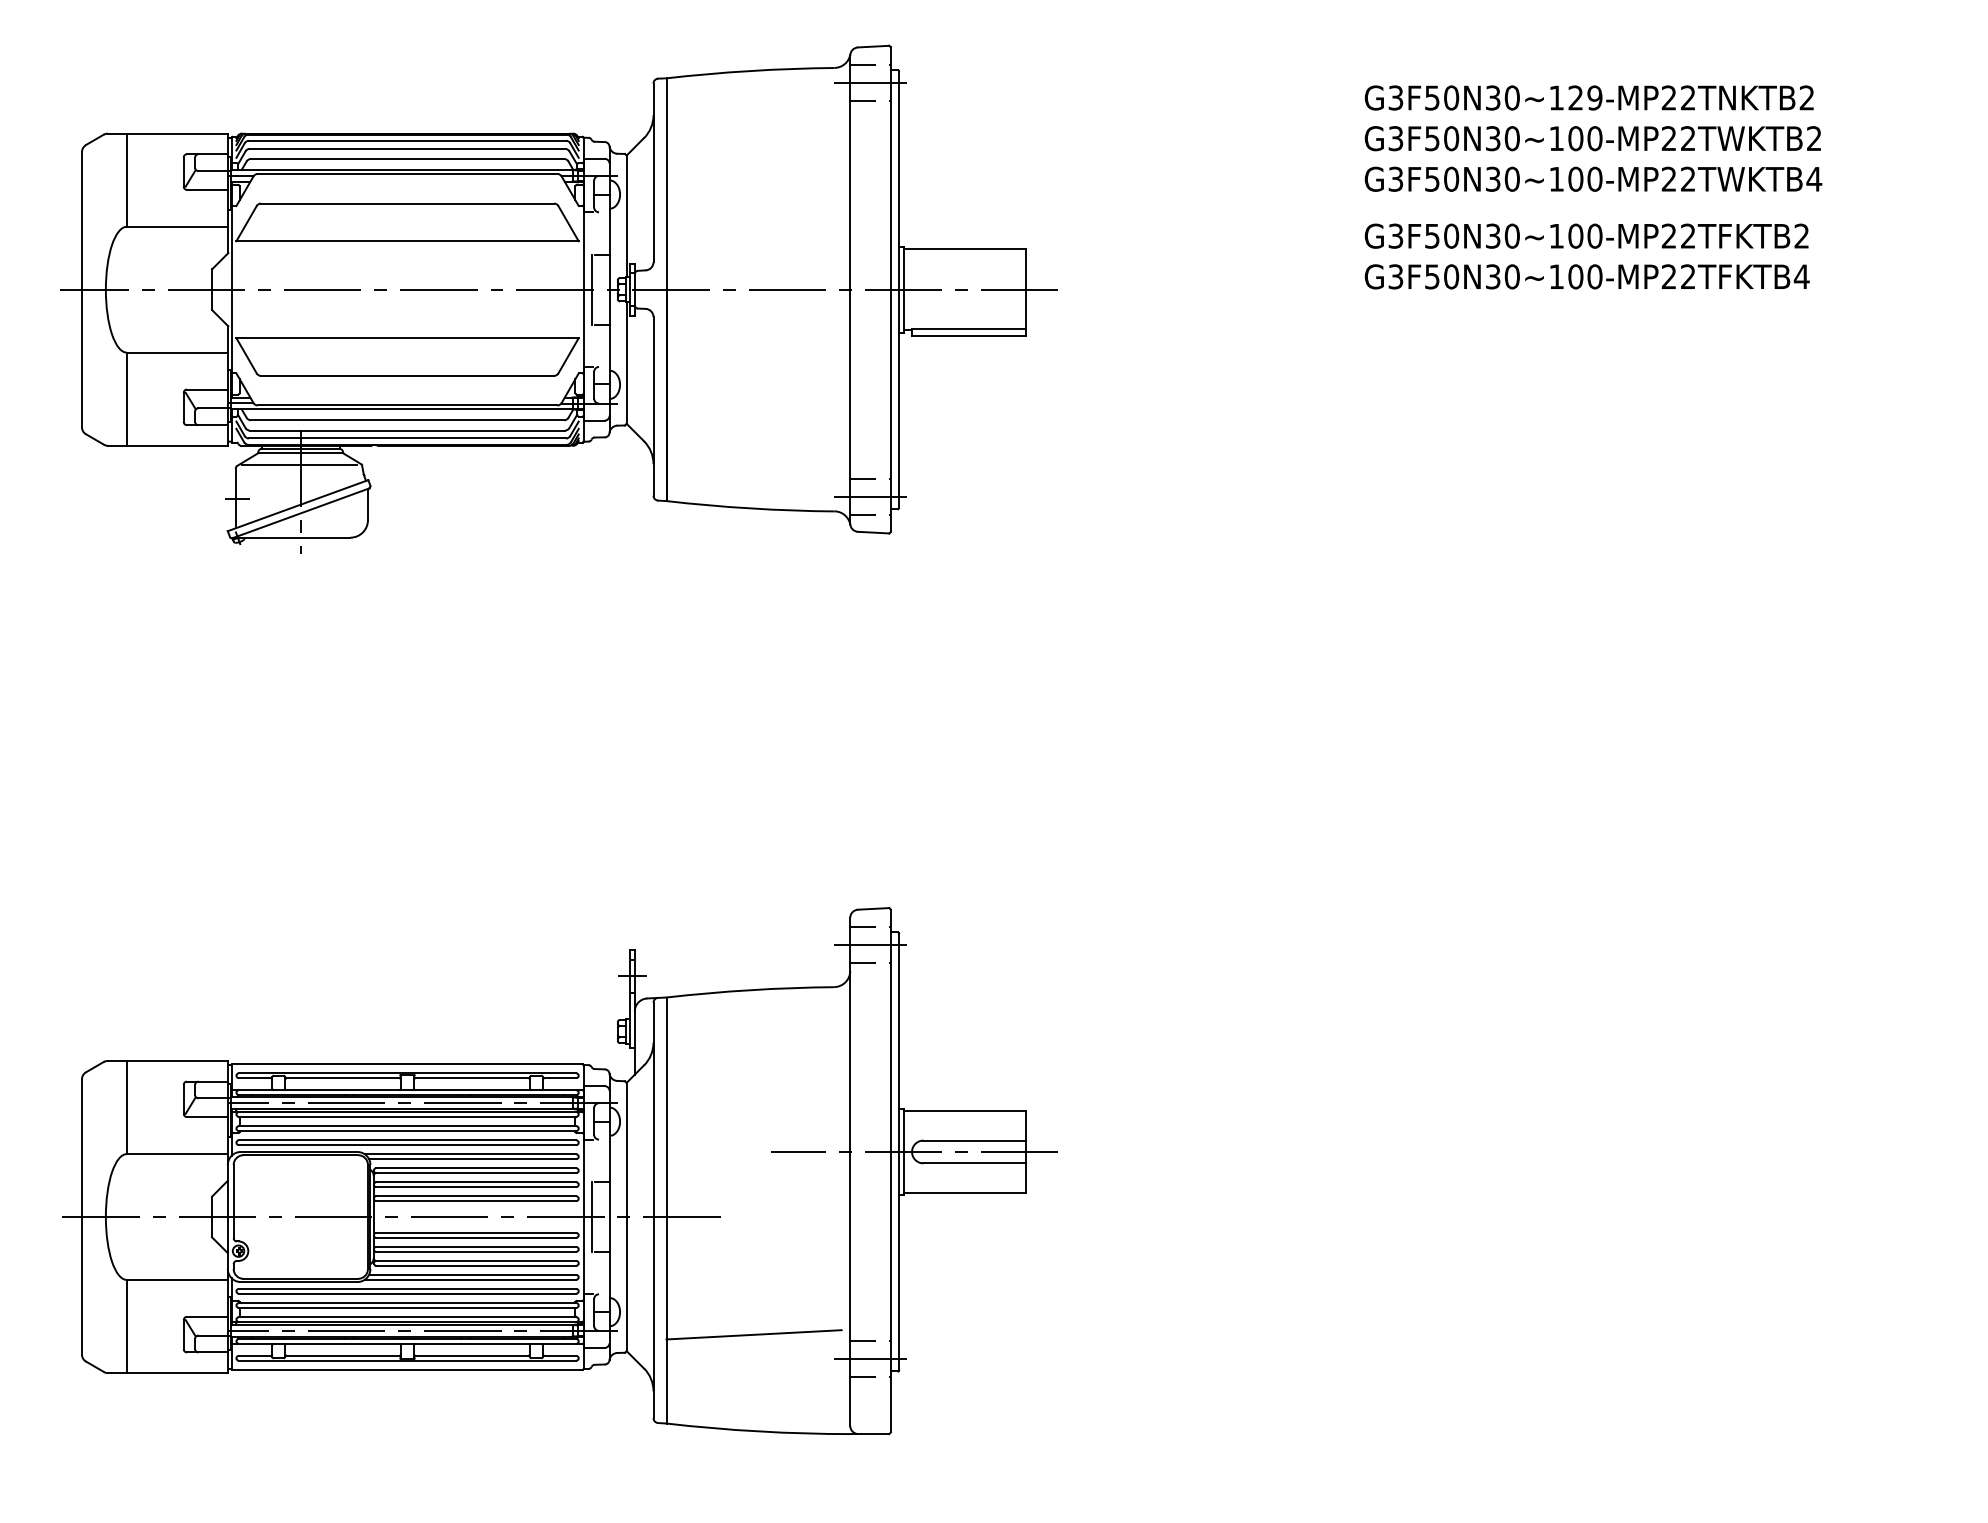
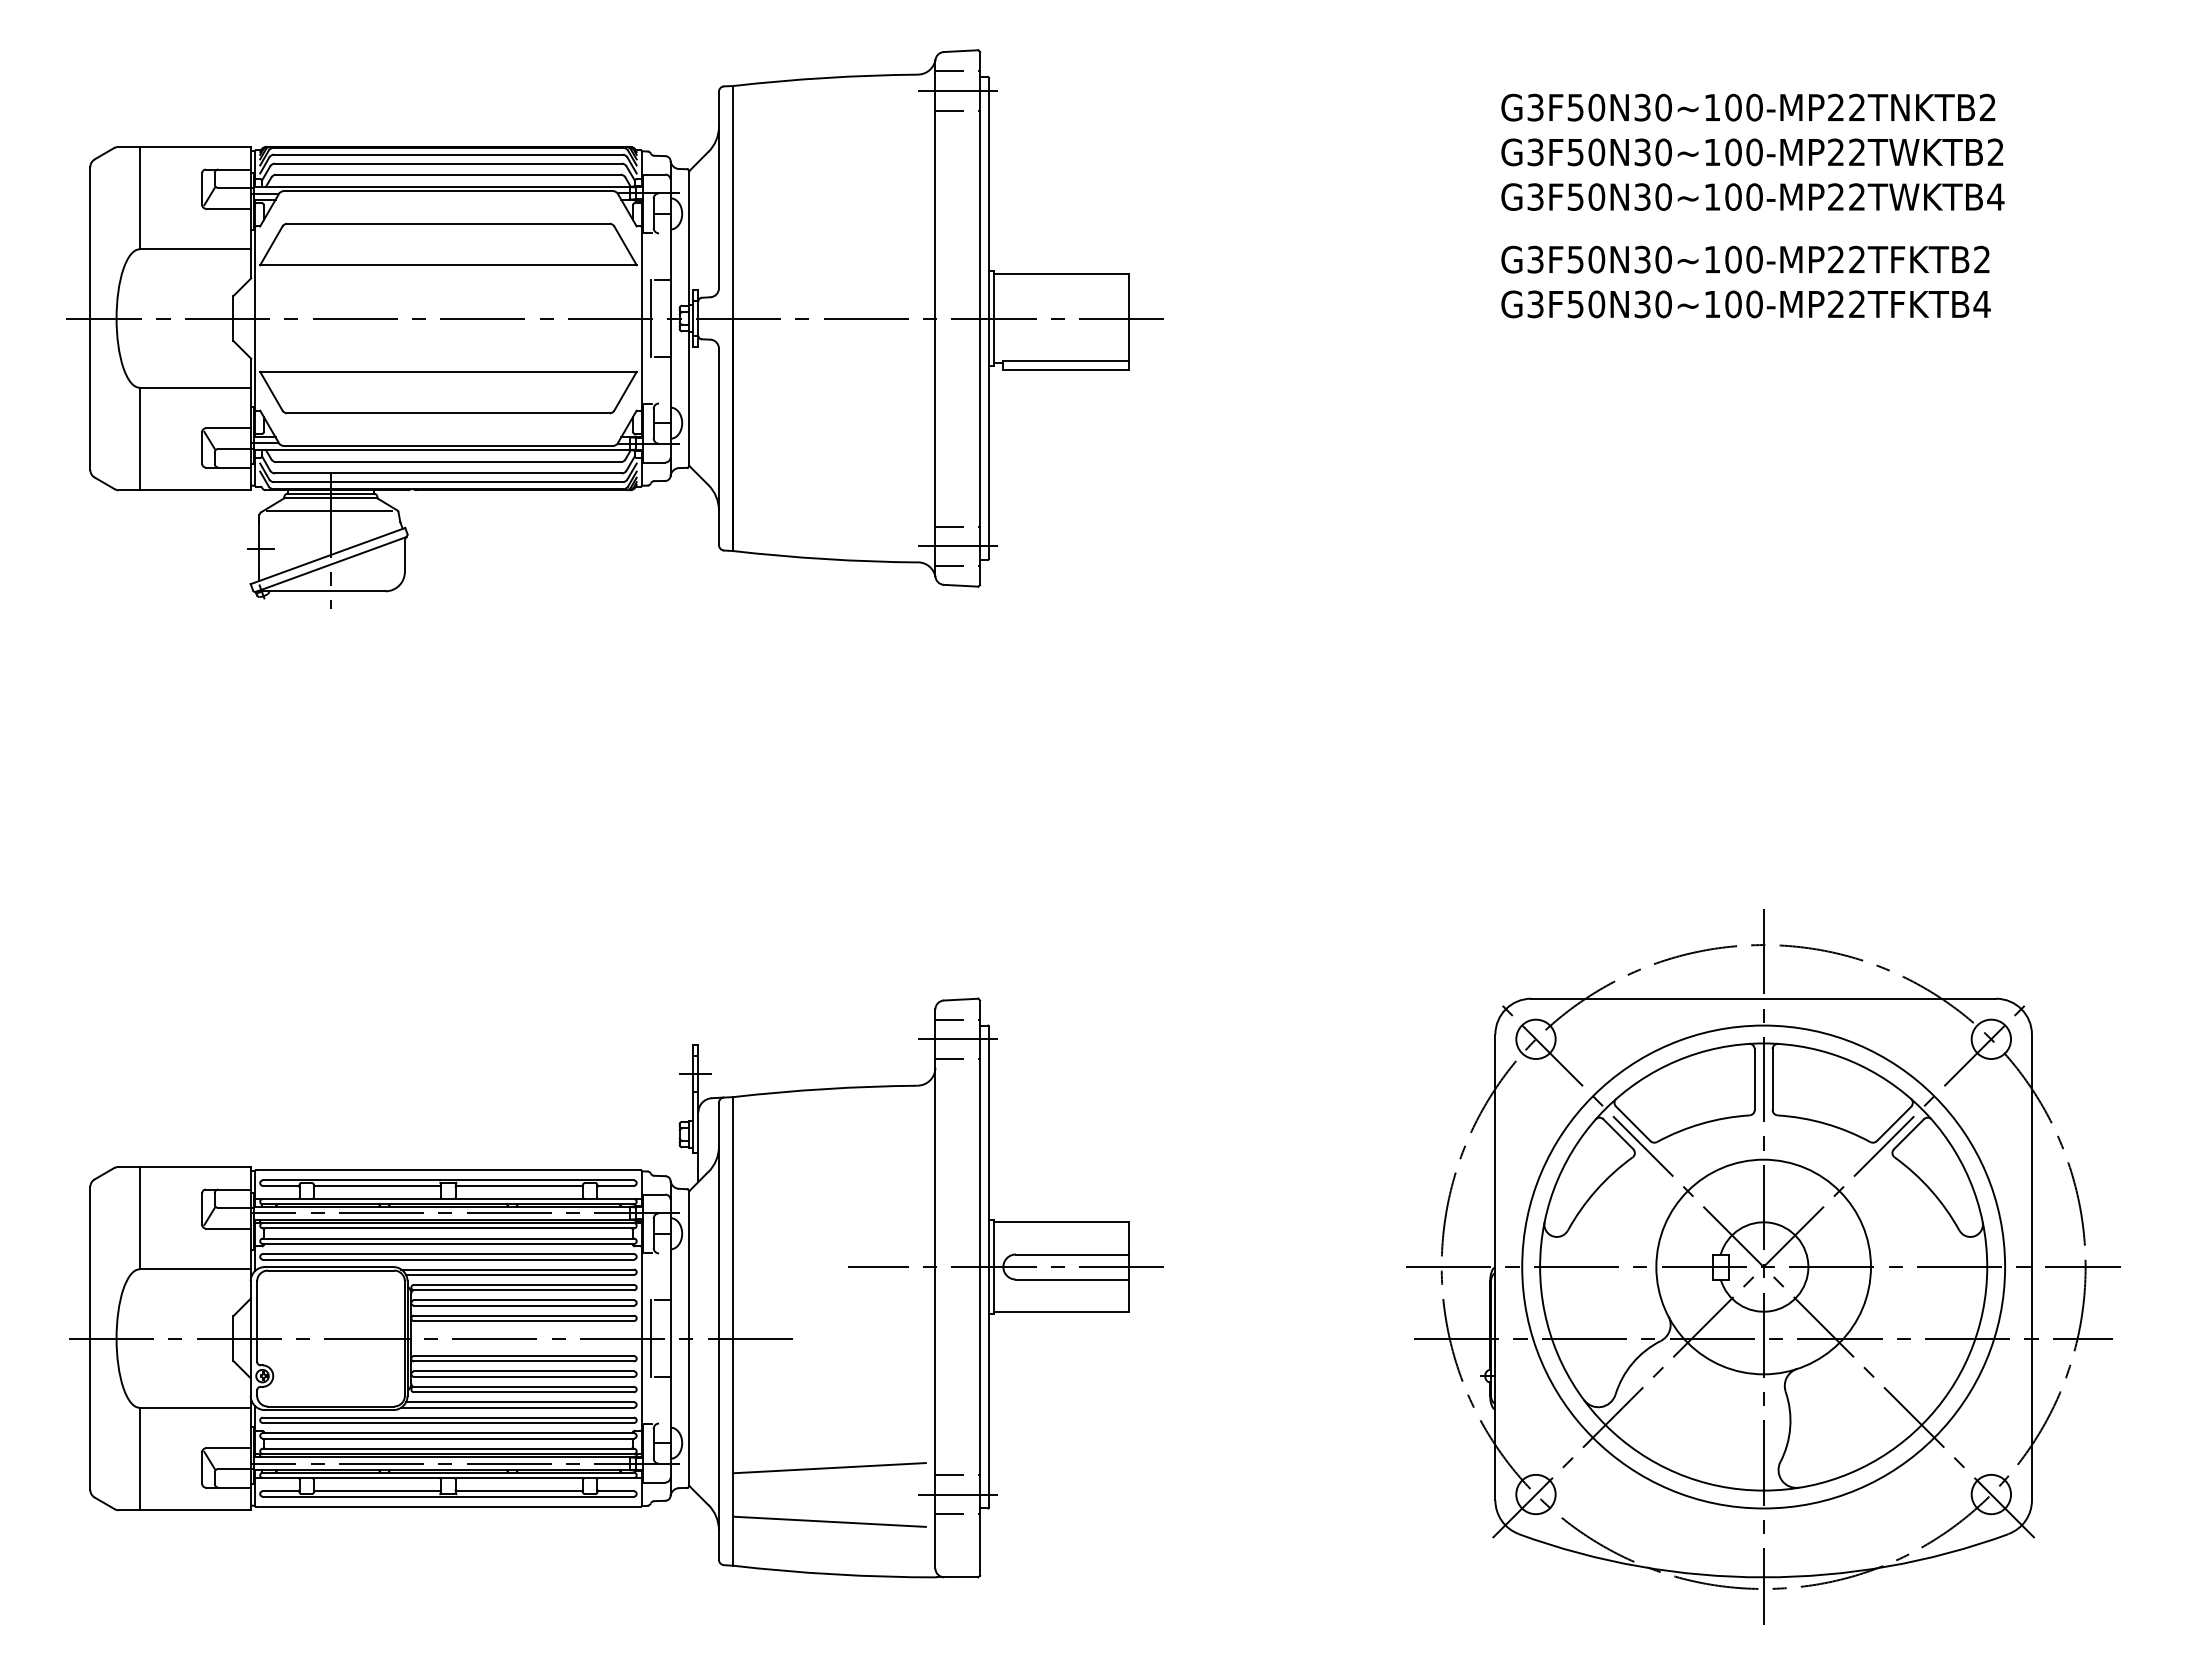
text: (1584, 97) -> (1743, 107), G3F50N30~129-MP22TNKTB2 -> G3F50N30~100-MP22TNKTB2
part: (1603, 1151) -> (1763, 1266), added
line: (753, 1383) -> (829, 1521), added

